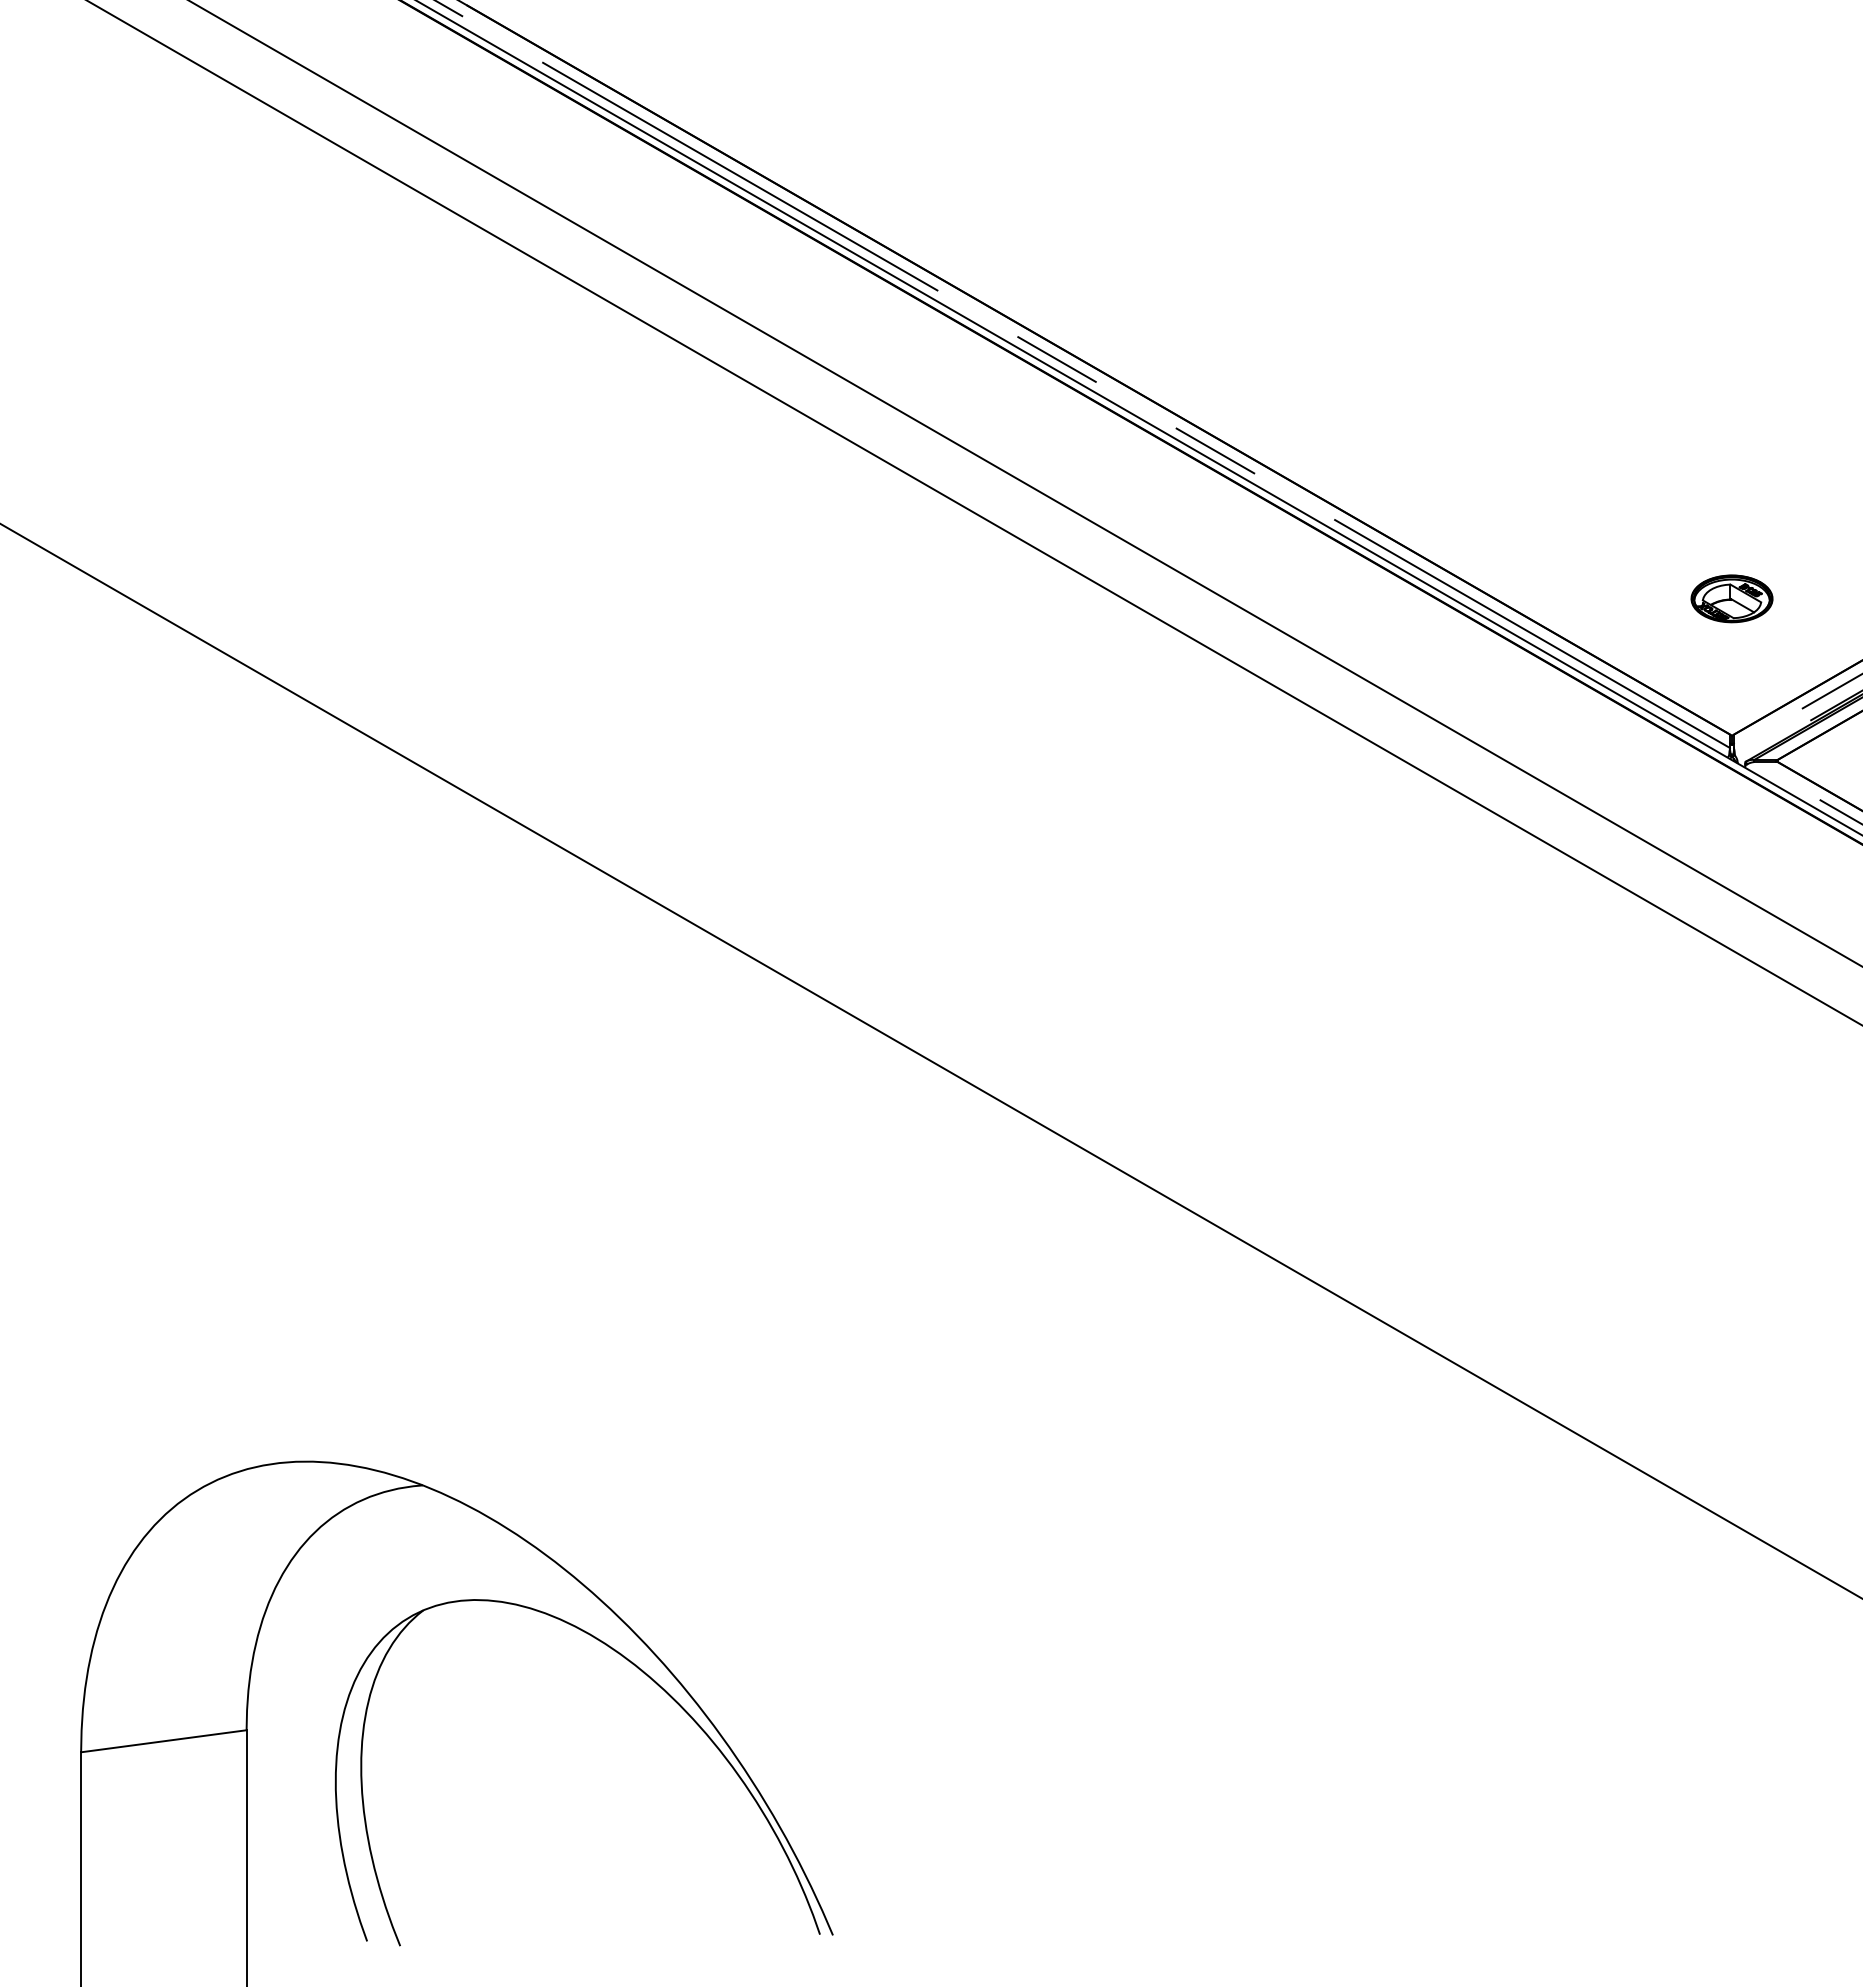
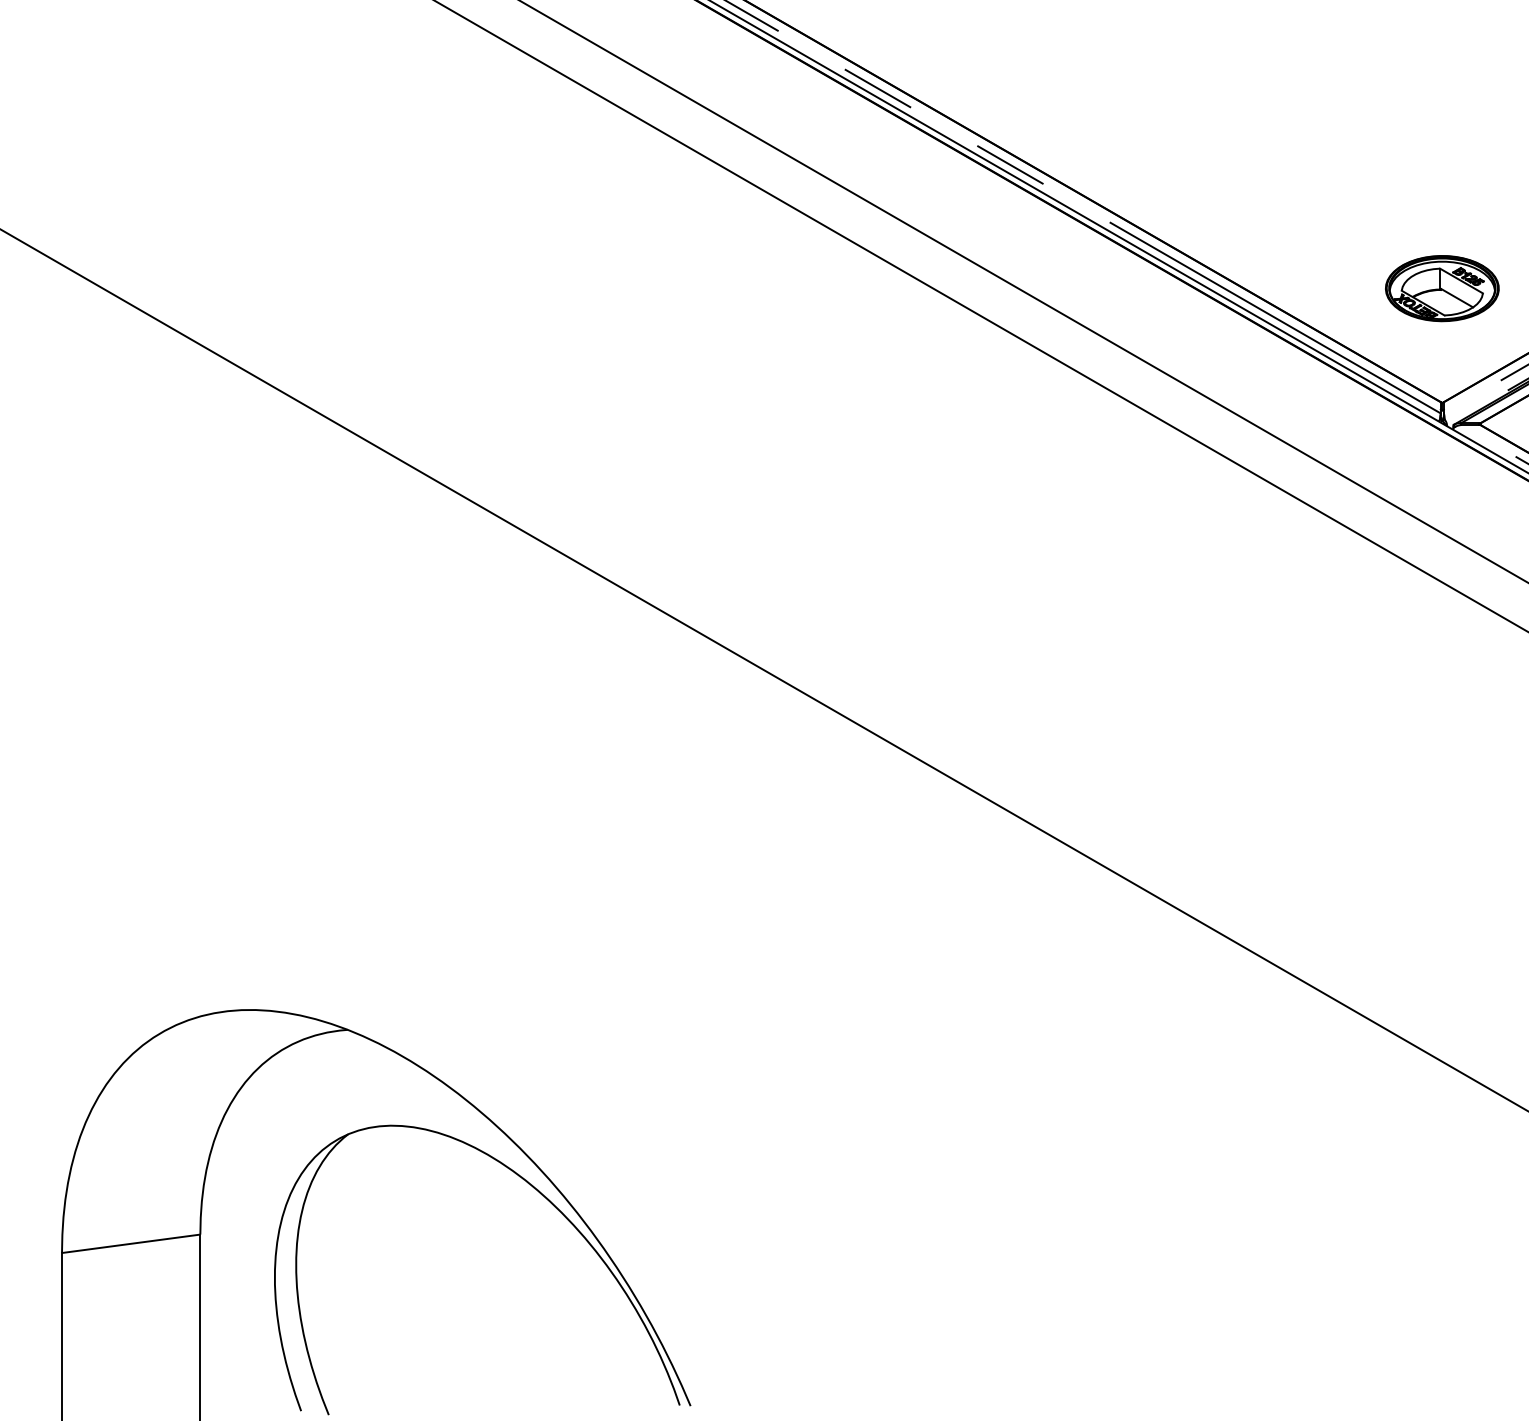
part: (1731, 598) -> (1441, 288), size x1.67

